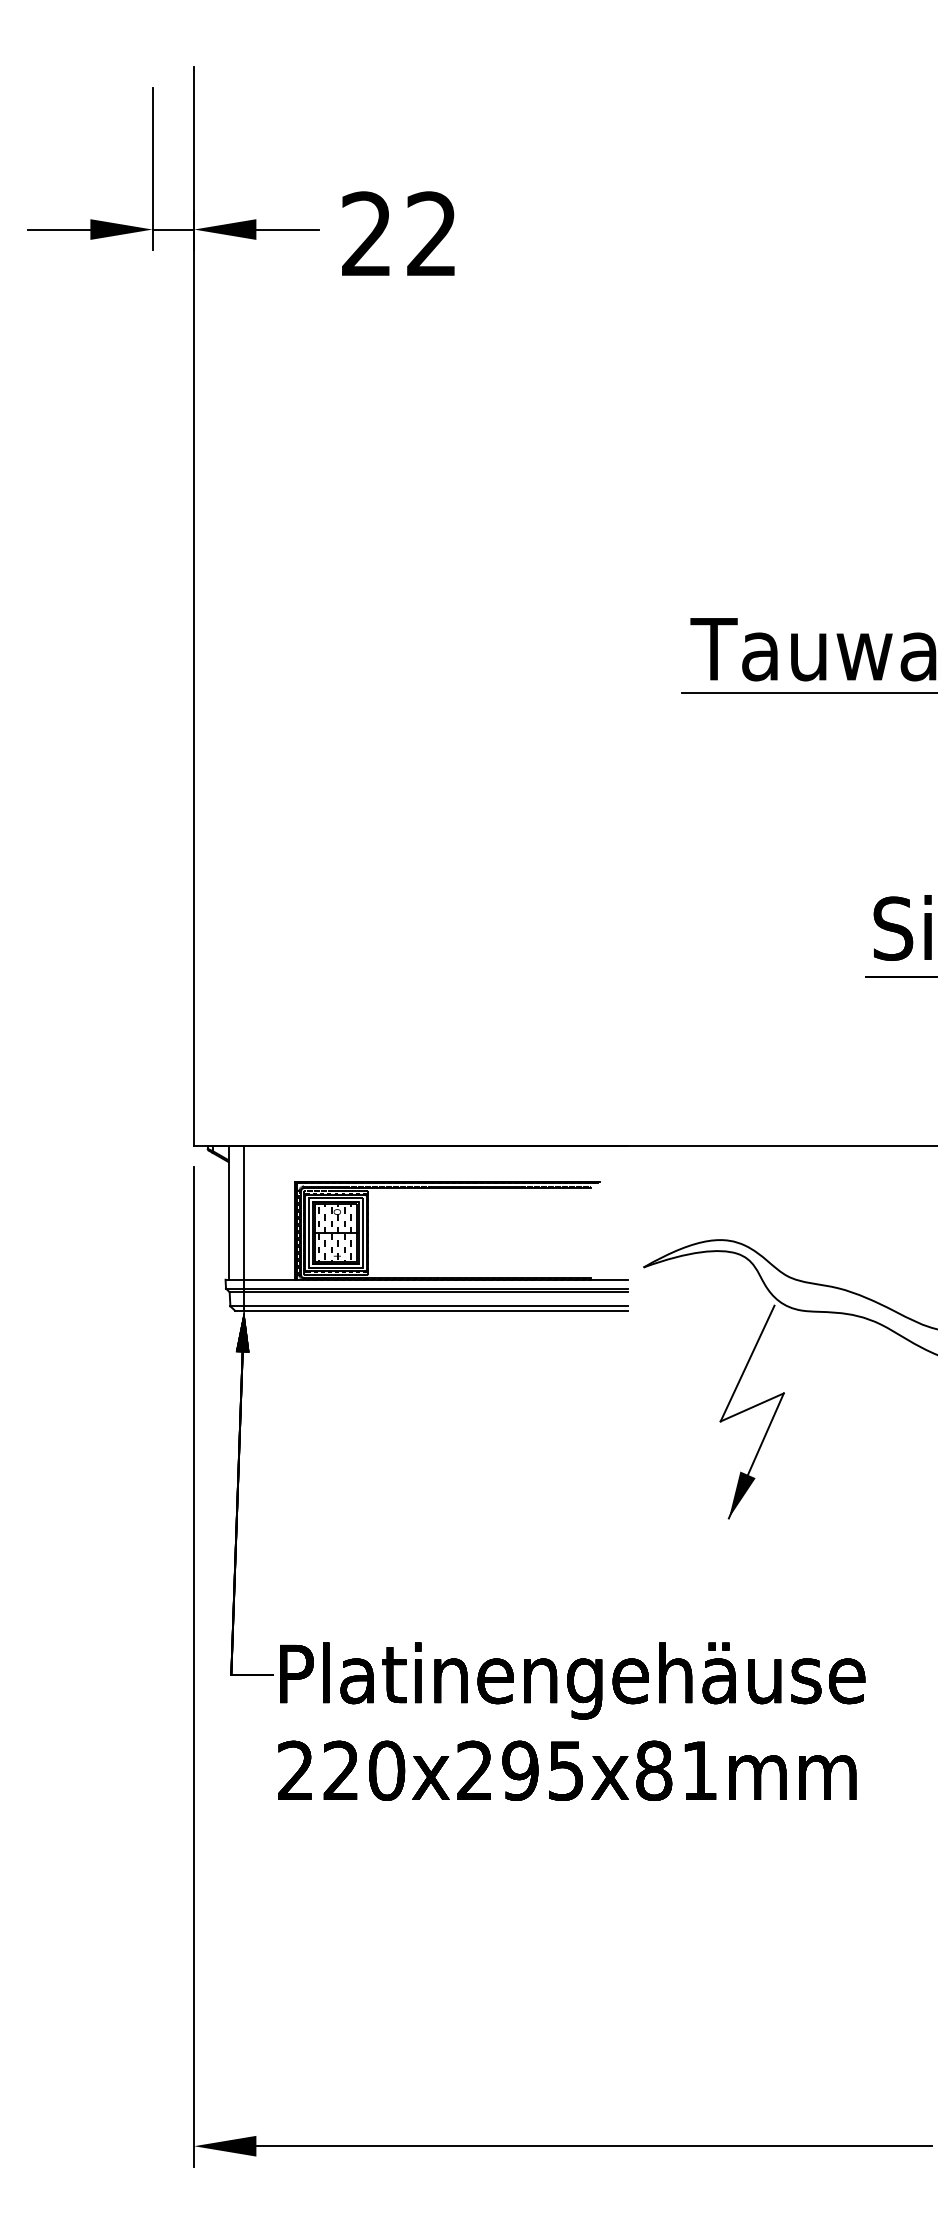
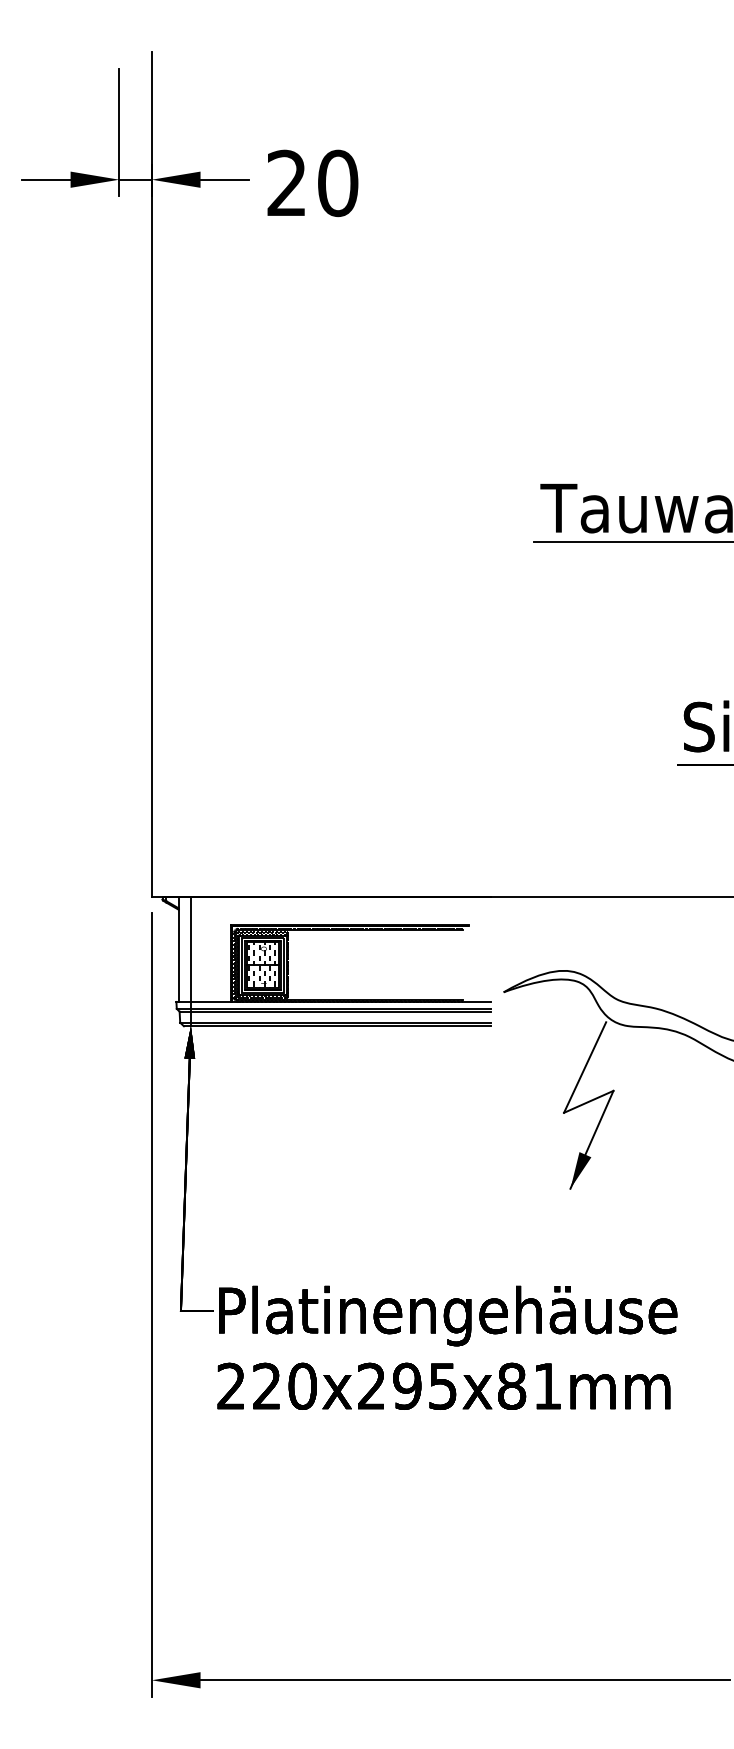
text: (431, 234) -> (337, 183), 22 -> 20

